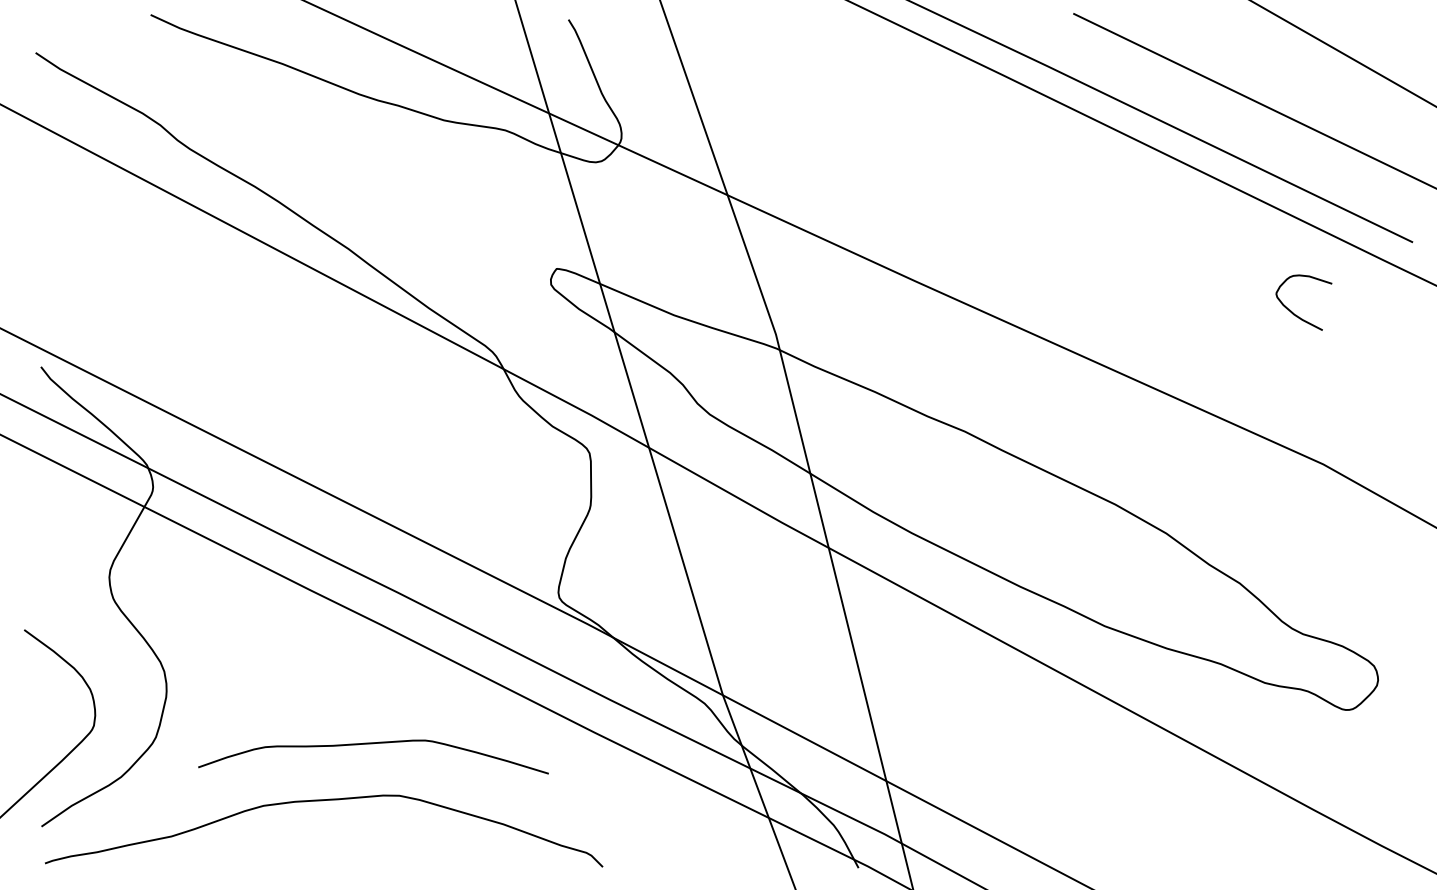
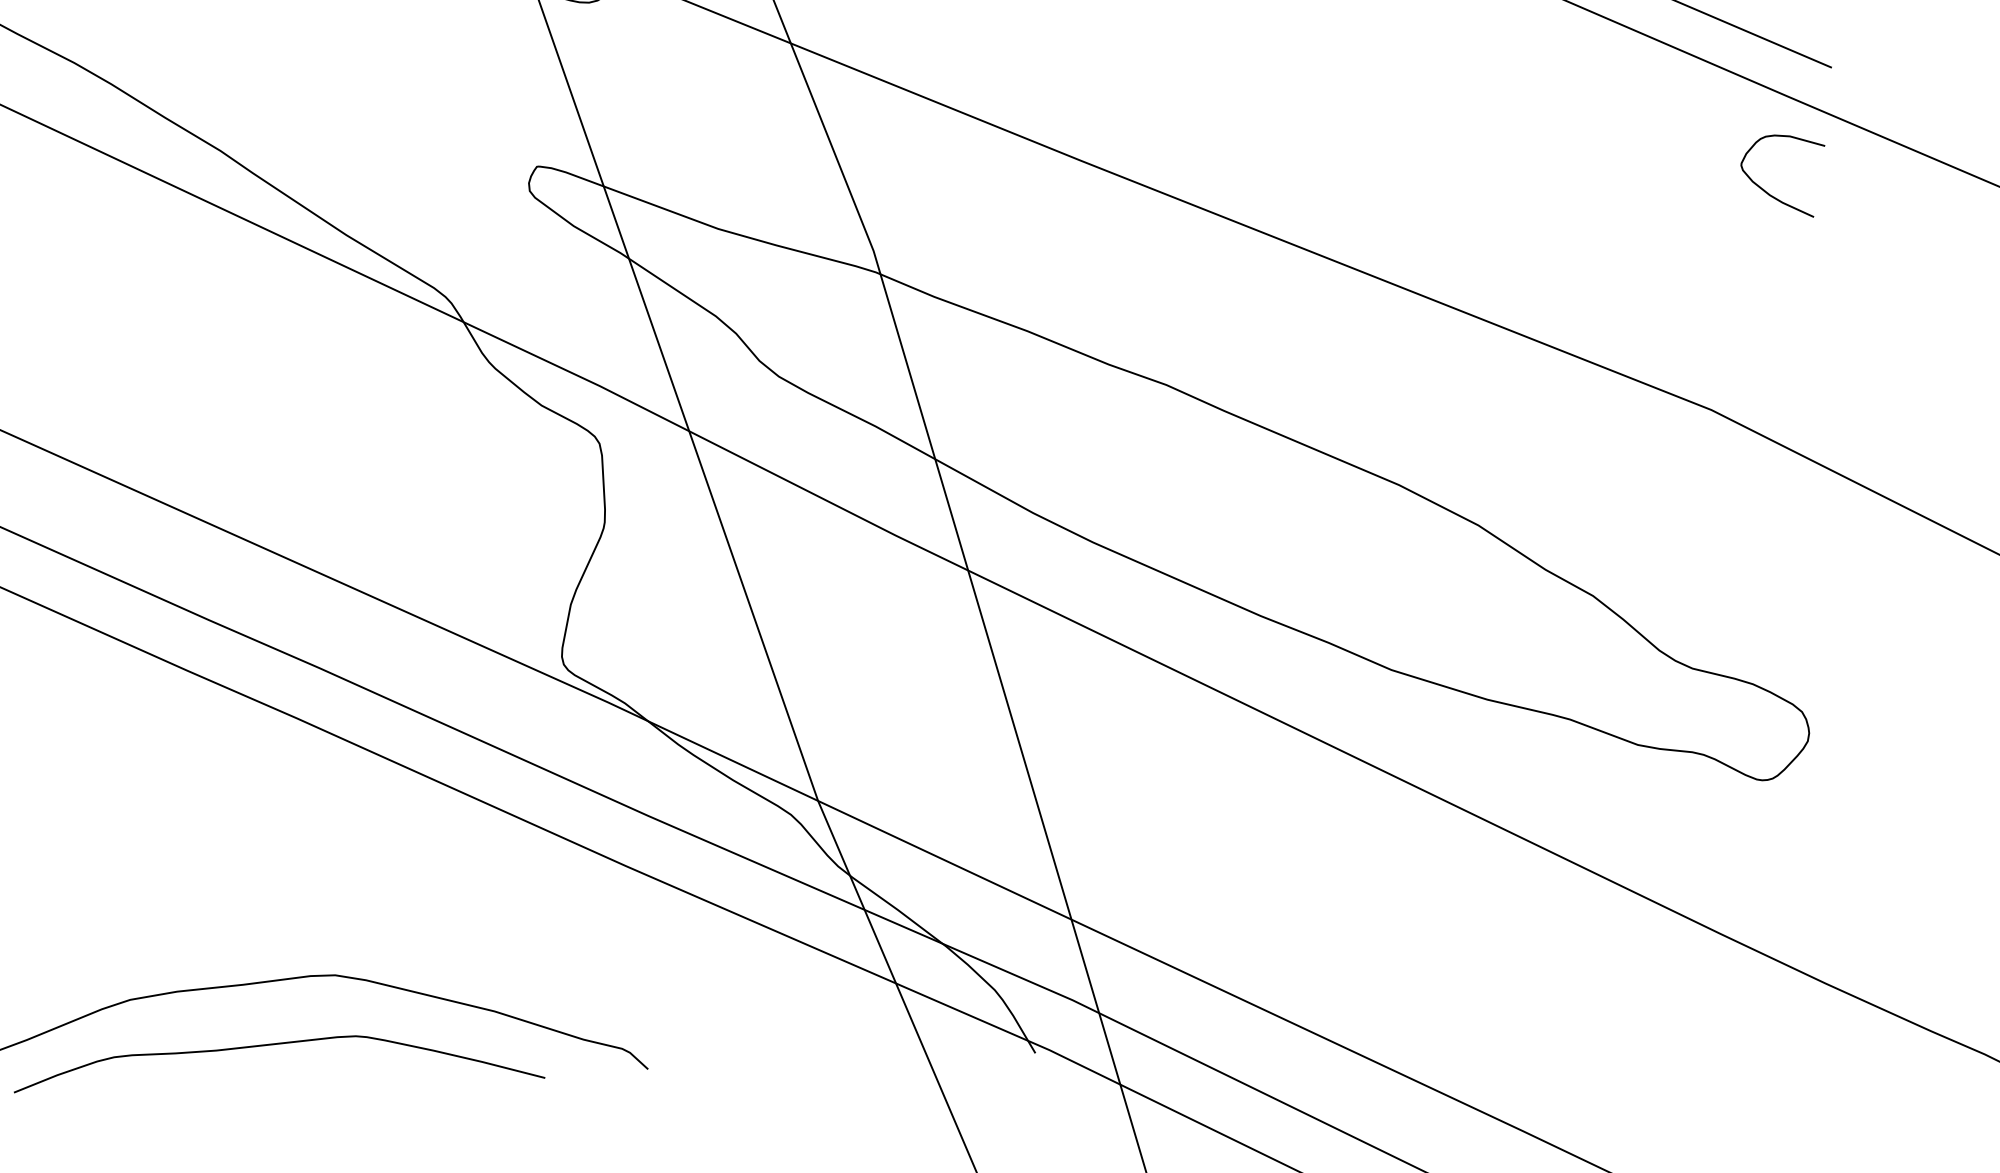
curve: (1296, 314) -> (1773, 194), moved
curve: (373, 744) -> (277, 1045), moved

